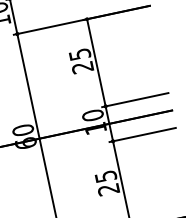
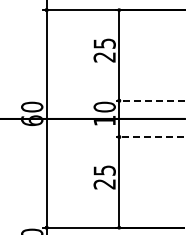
line: (134, 99) -> (149, 100), solid -> dashed
line: (142, 135) -> (149, 137), solid -> dashed

